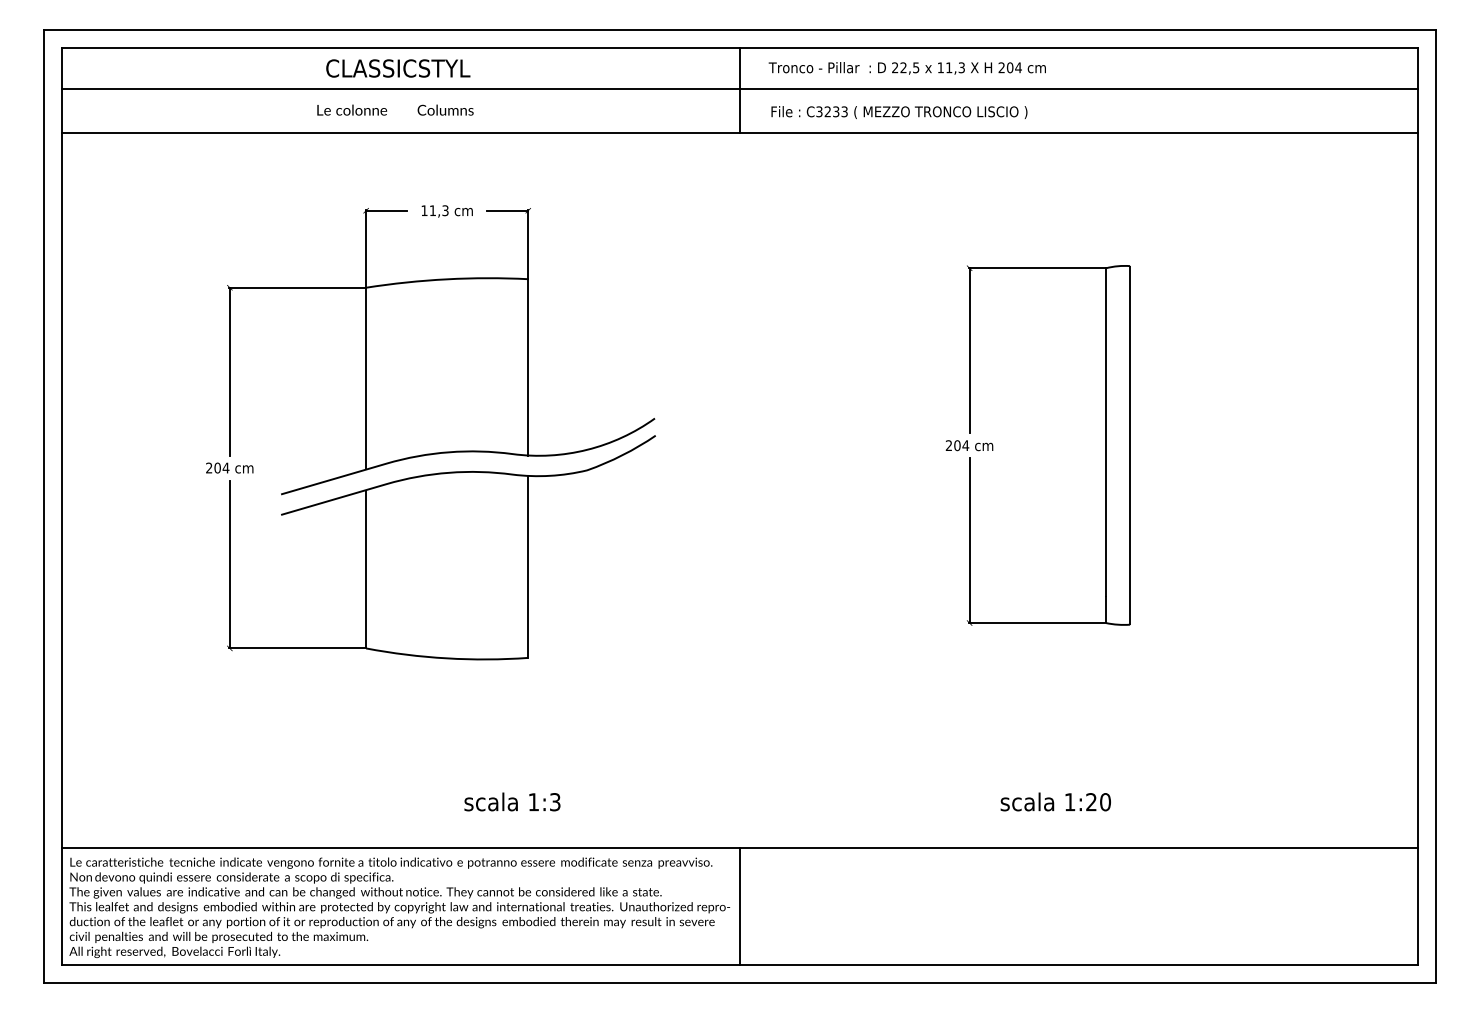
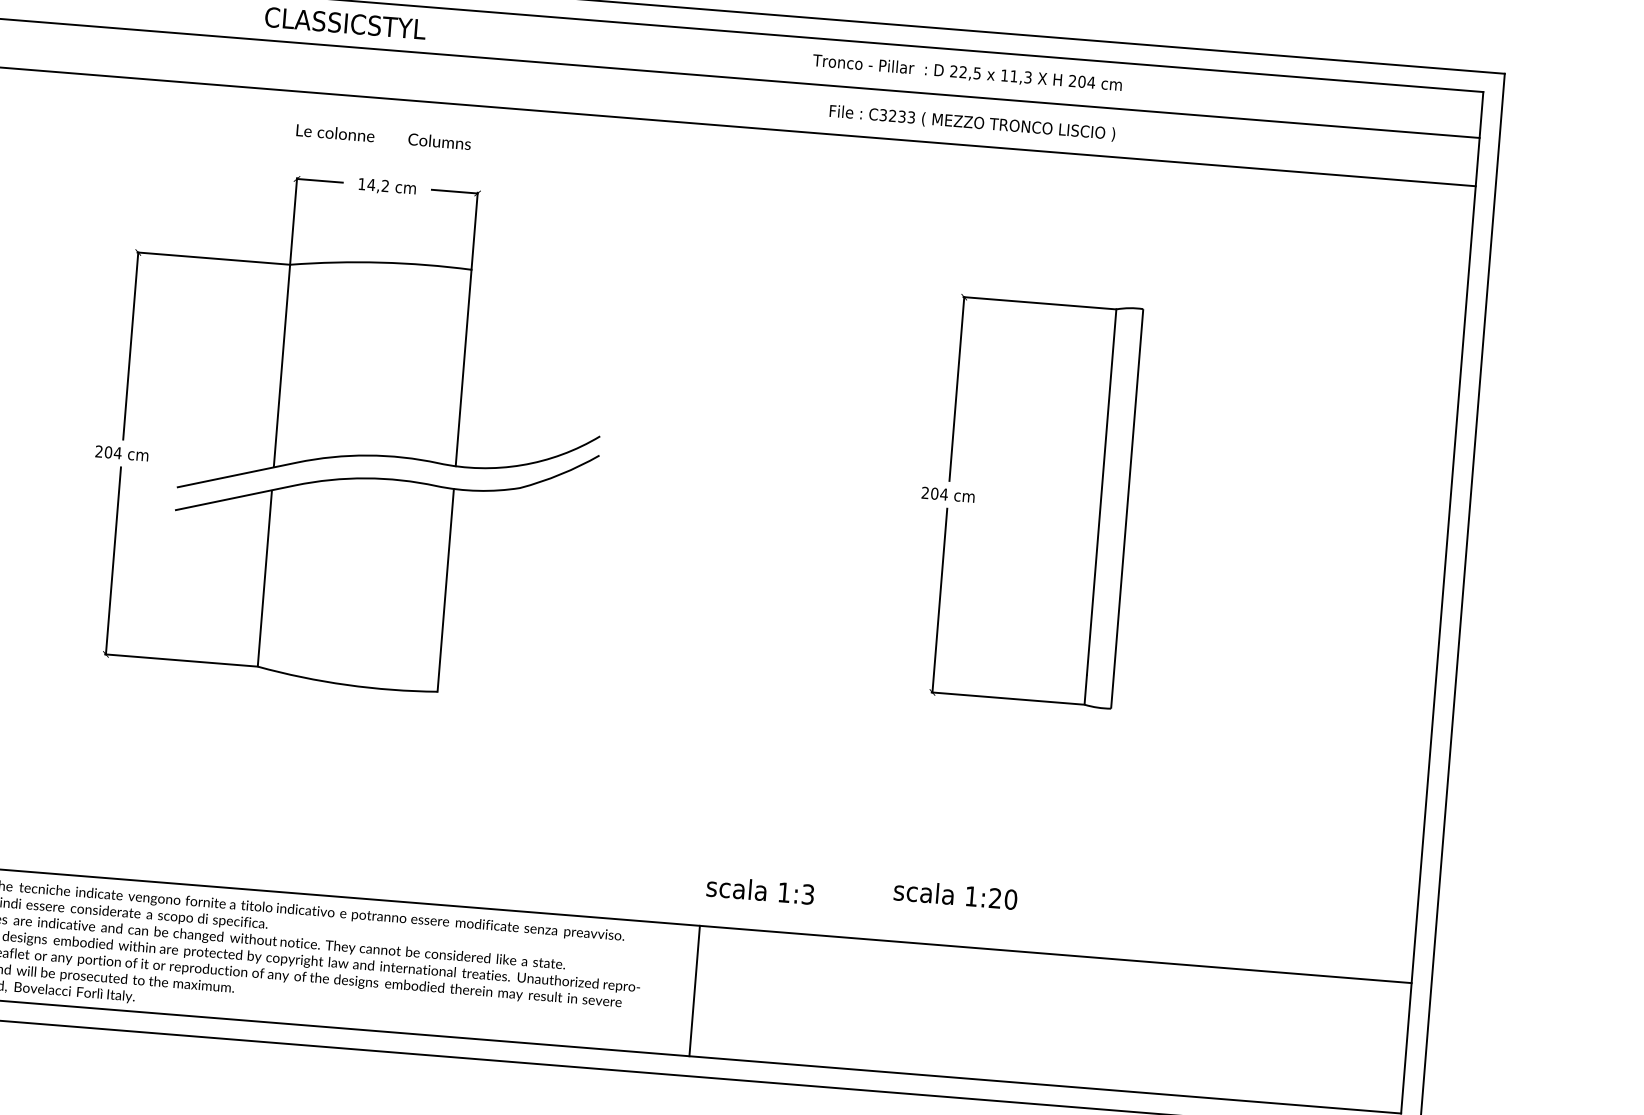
text: (906, 68) -> (966, 73), moved
line: (740, 90) -> (724, 78), removed
text: (395, 109) -> (383, 136), moved
text: (899, 112) -> (972, 123), moved
text: (438, 210) -> (377, 185), 11,3 -> 14,2
text: (512, 801) -> (760, 889), moved
text: (1055, 801) -> (955, 894), moved
line: (740, 905) -> (695, 990), moved

